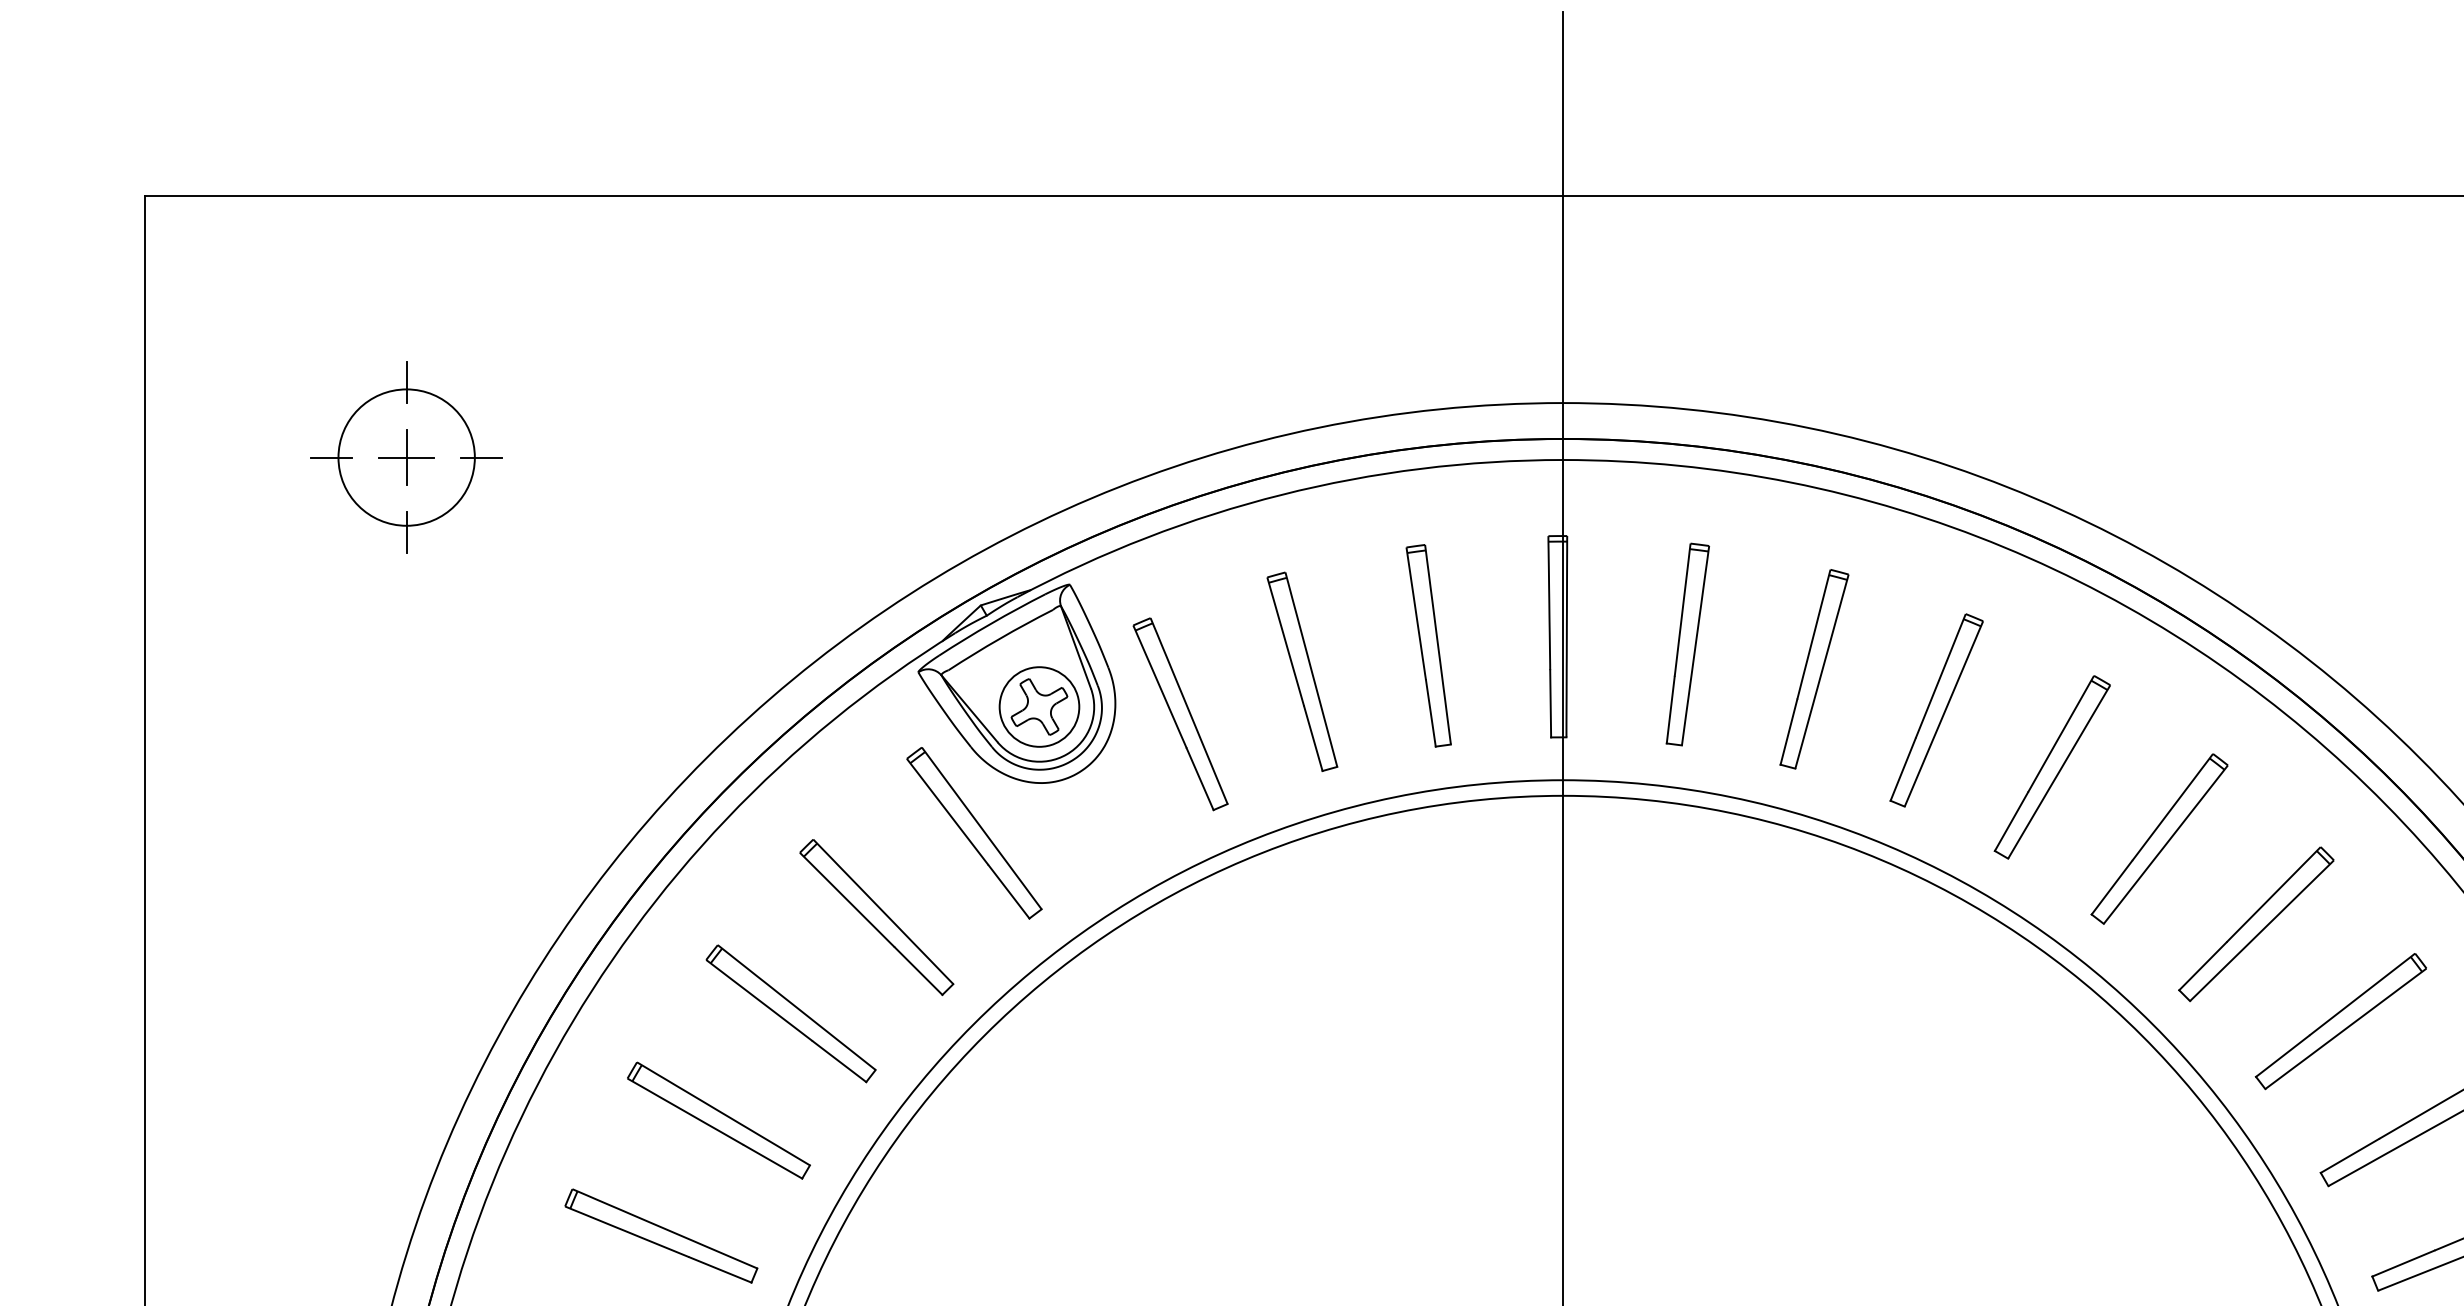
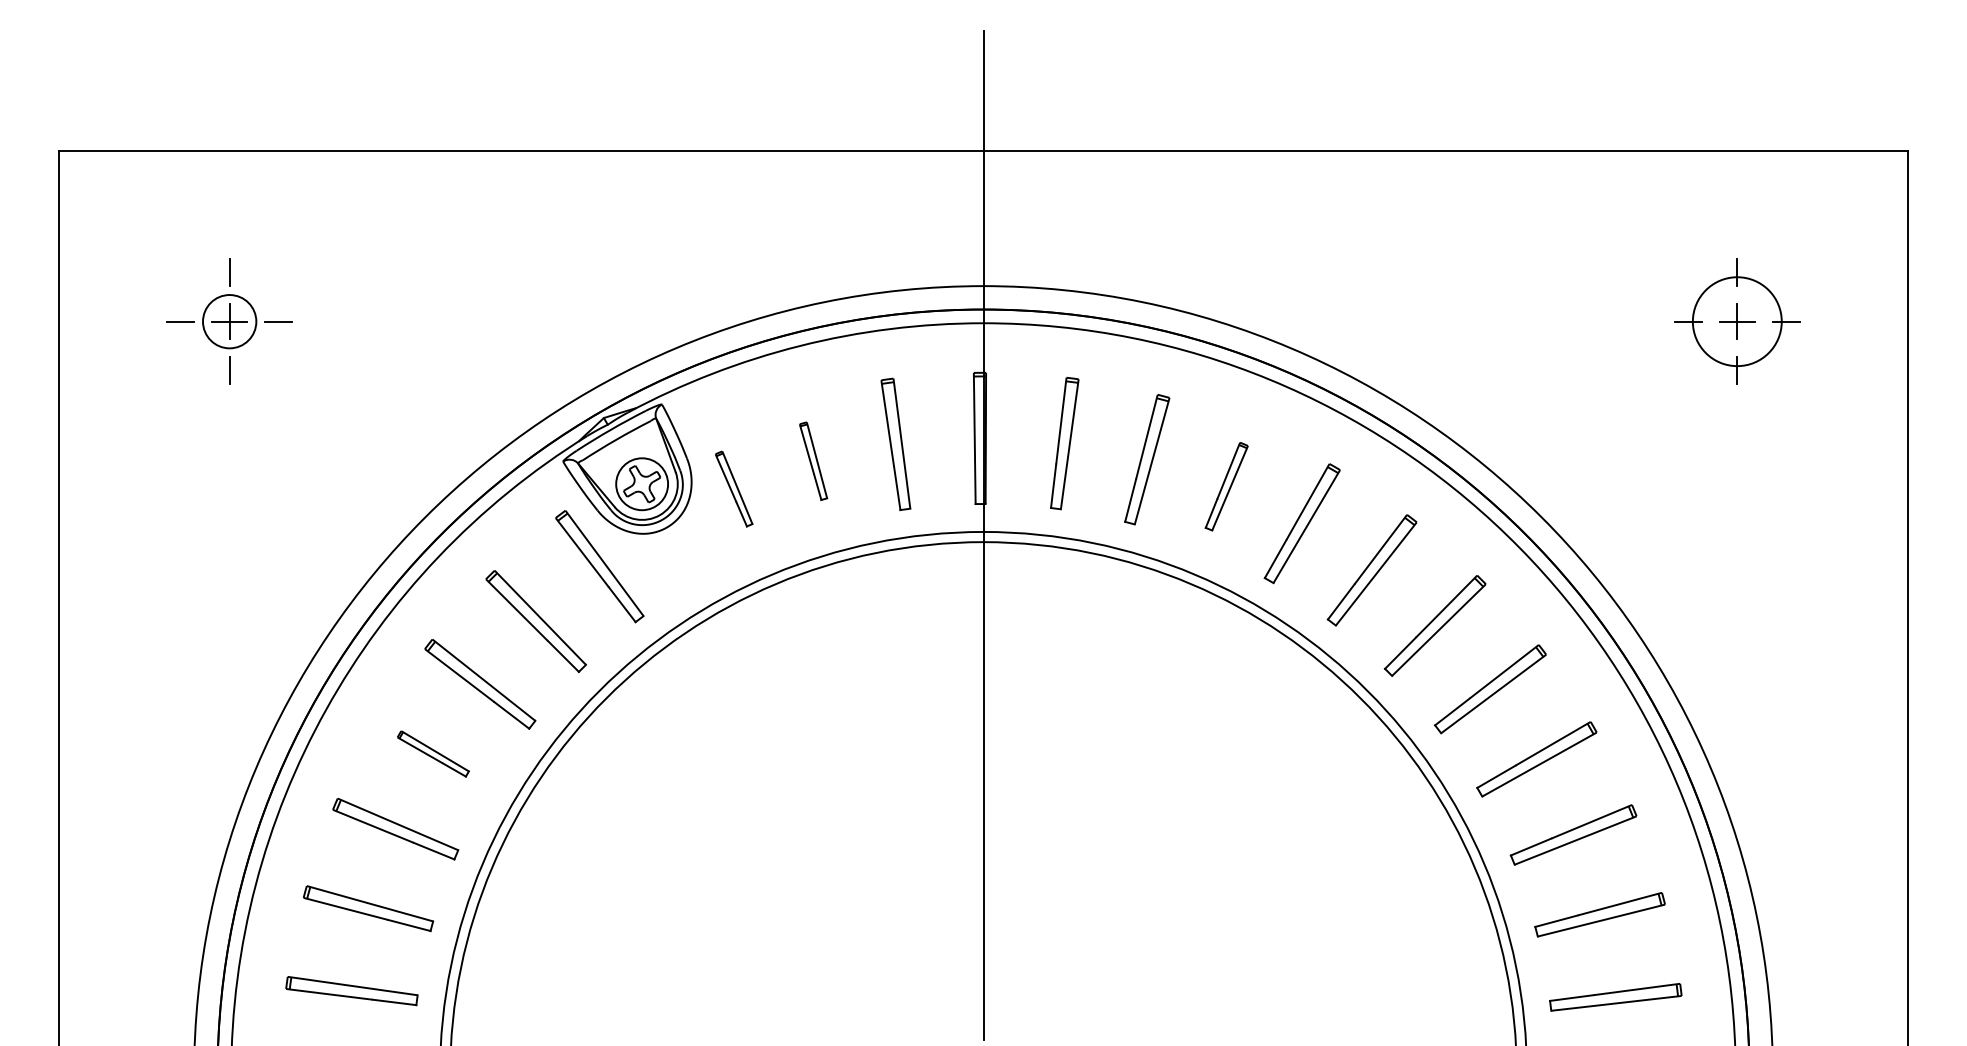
circle: (406, 457) -> (229, 321), size x0.6
part: (1302, 670) -> (813, 460), size x0.6
part: (1935, 710) -> (1226, 486), size x0.7
part: (1179, 713) -> (733, 488), size x0.6
part: (719, 1120) -> (433, 753), size x0.6

